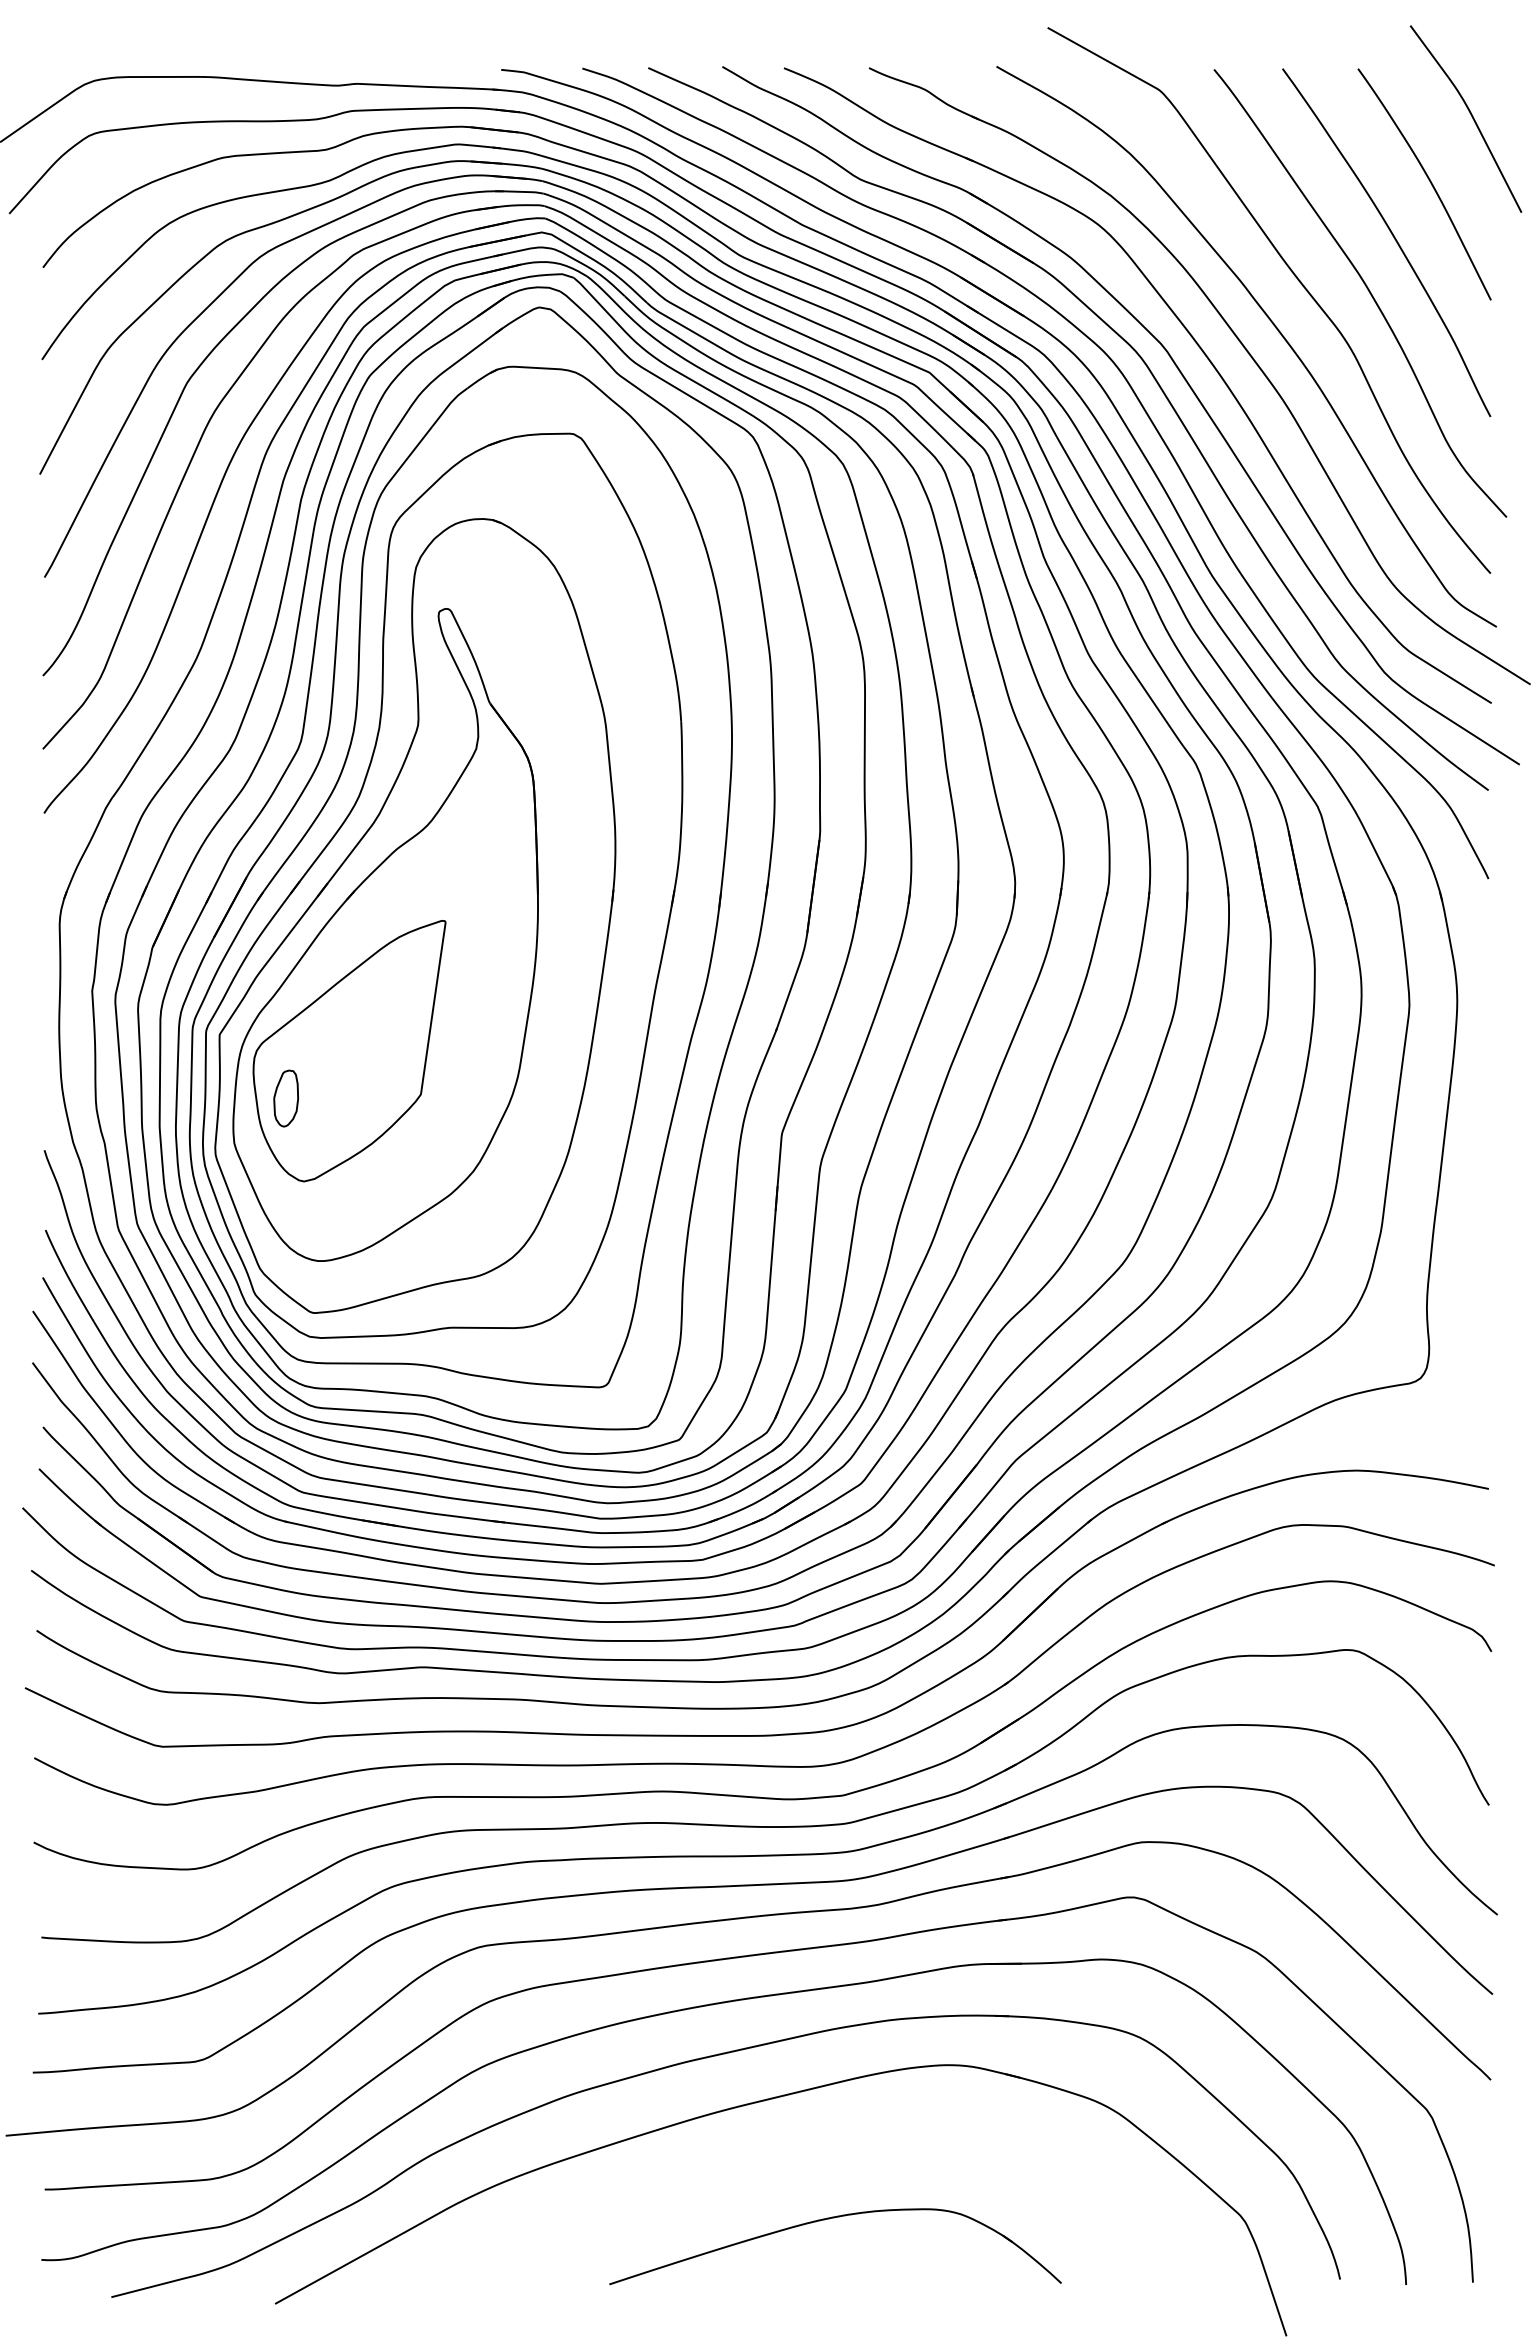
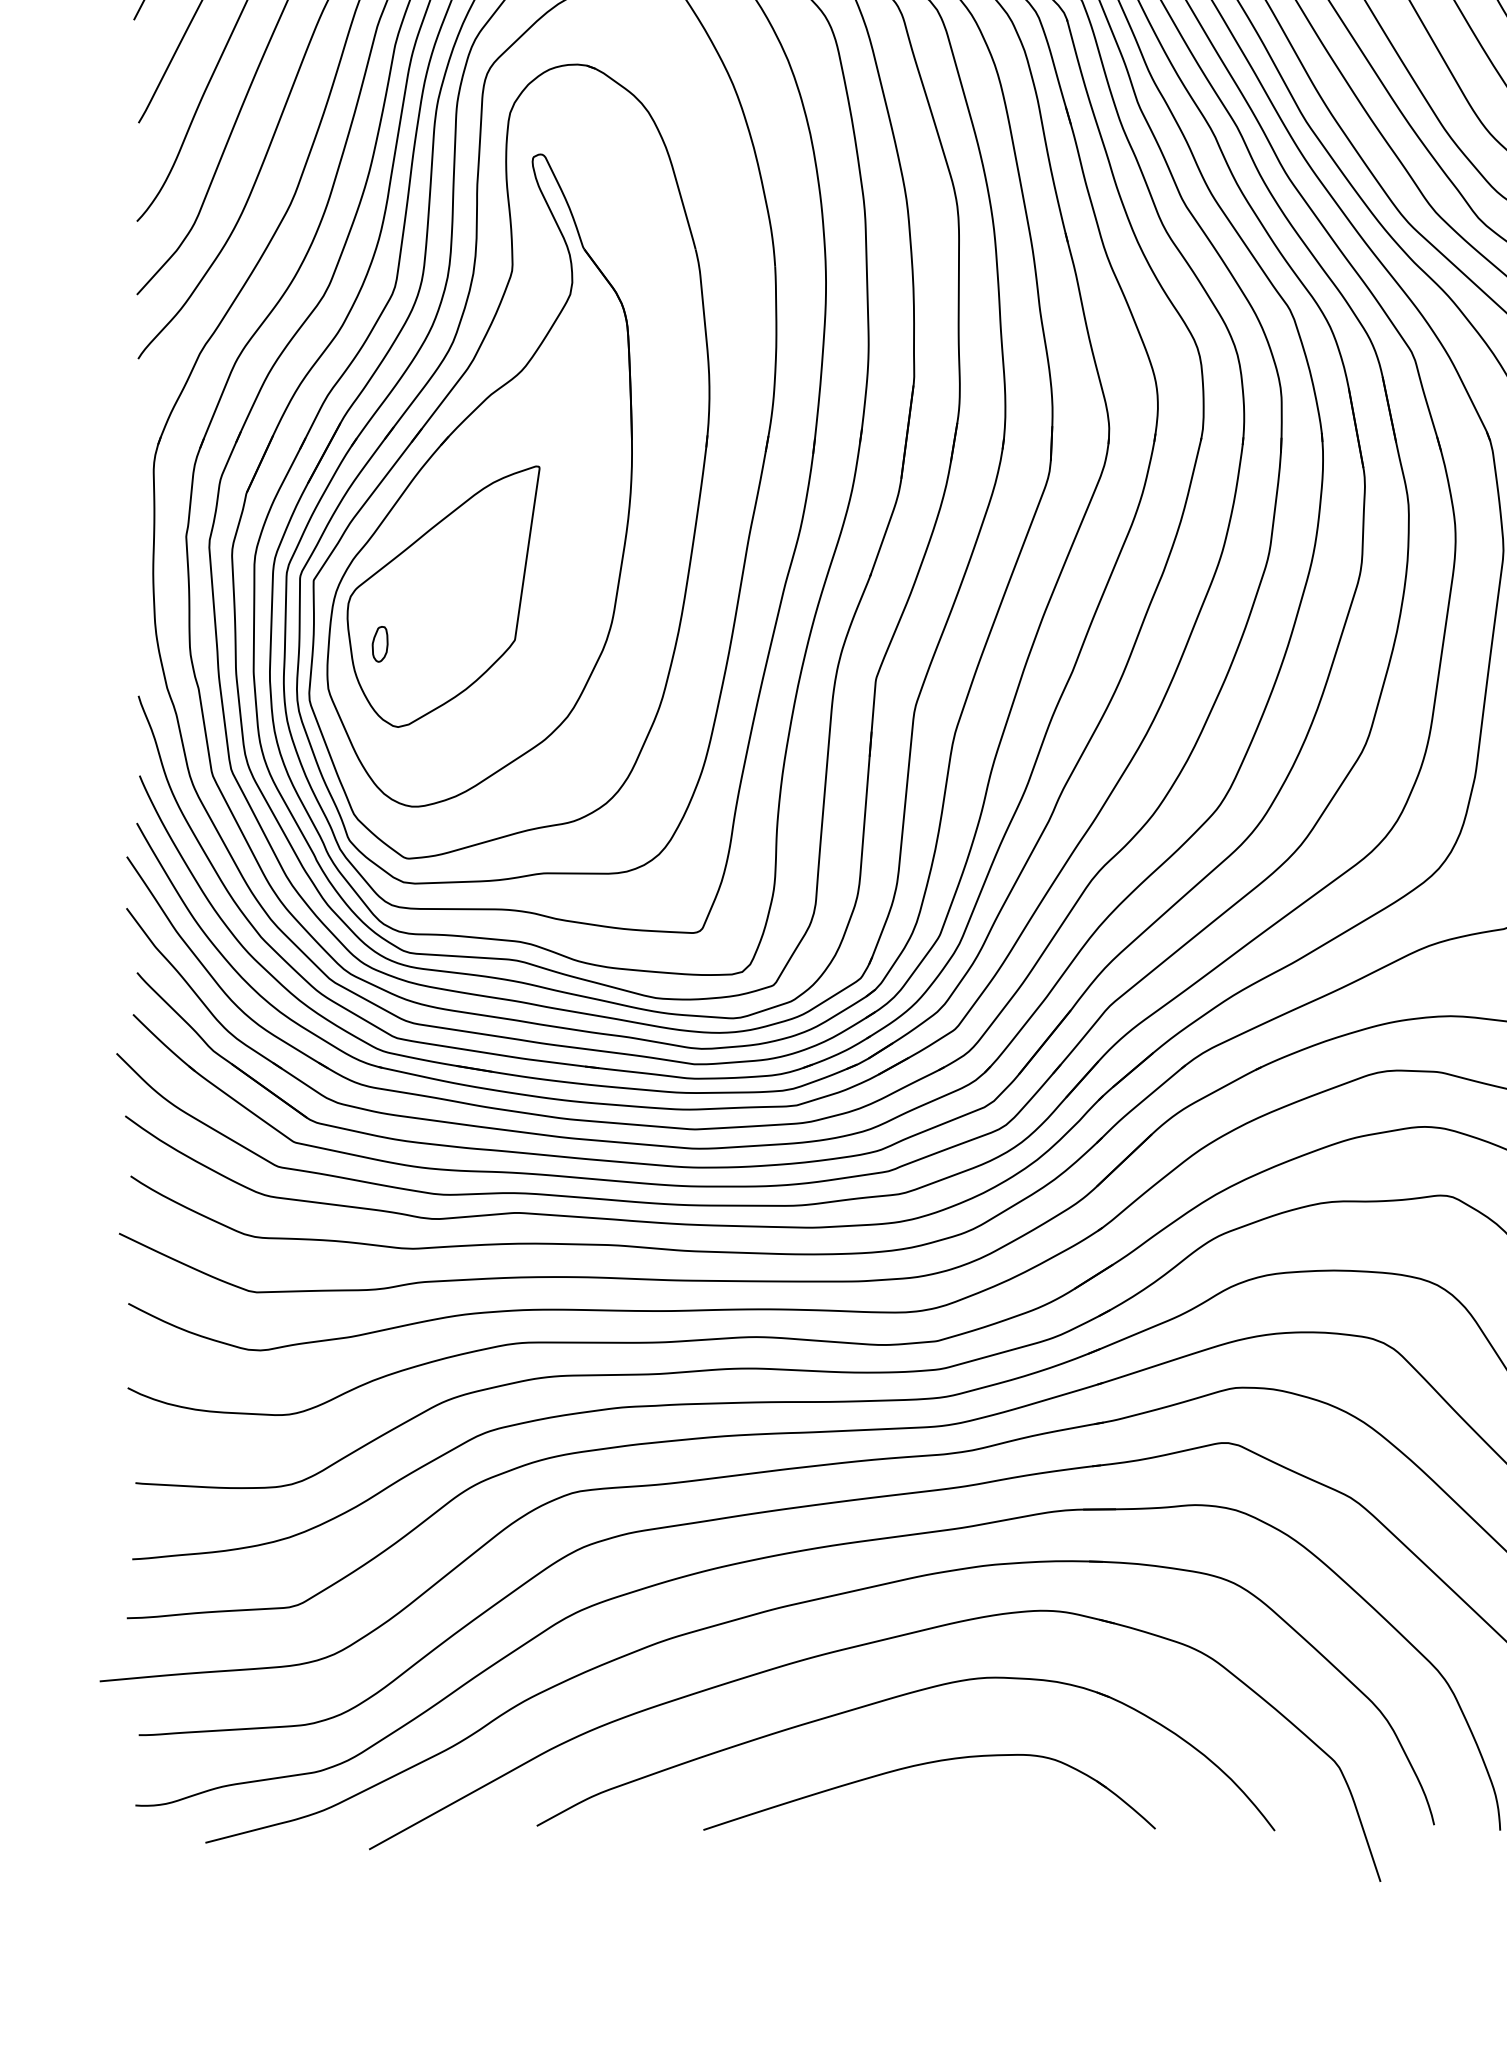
part: (285, 1098) -> (379, 644), size x0.62
part: (799, 2153) -> (893, 1699), added

